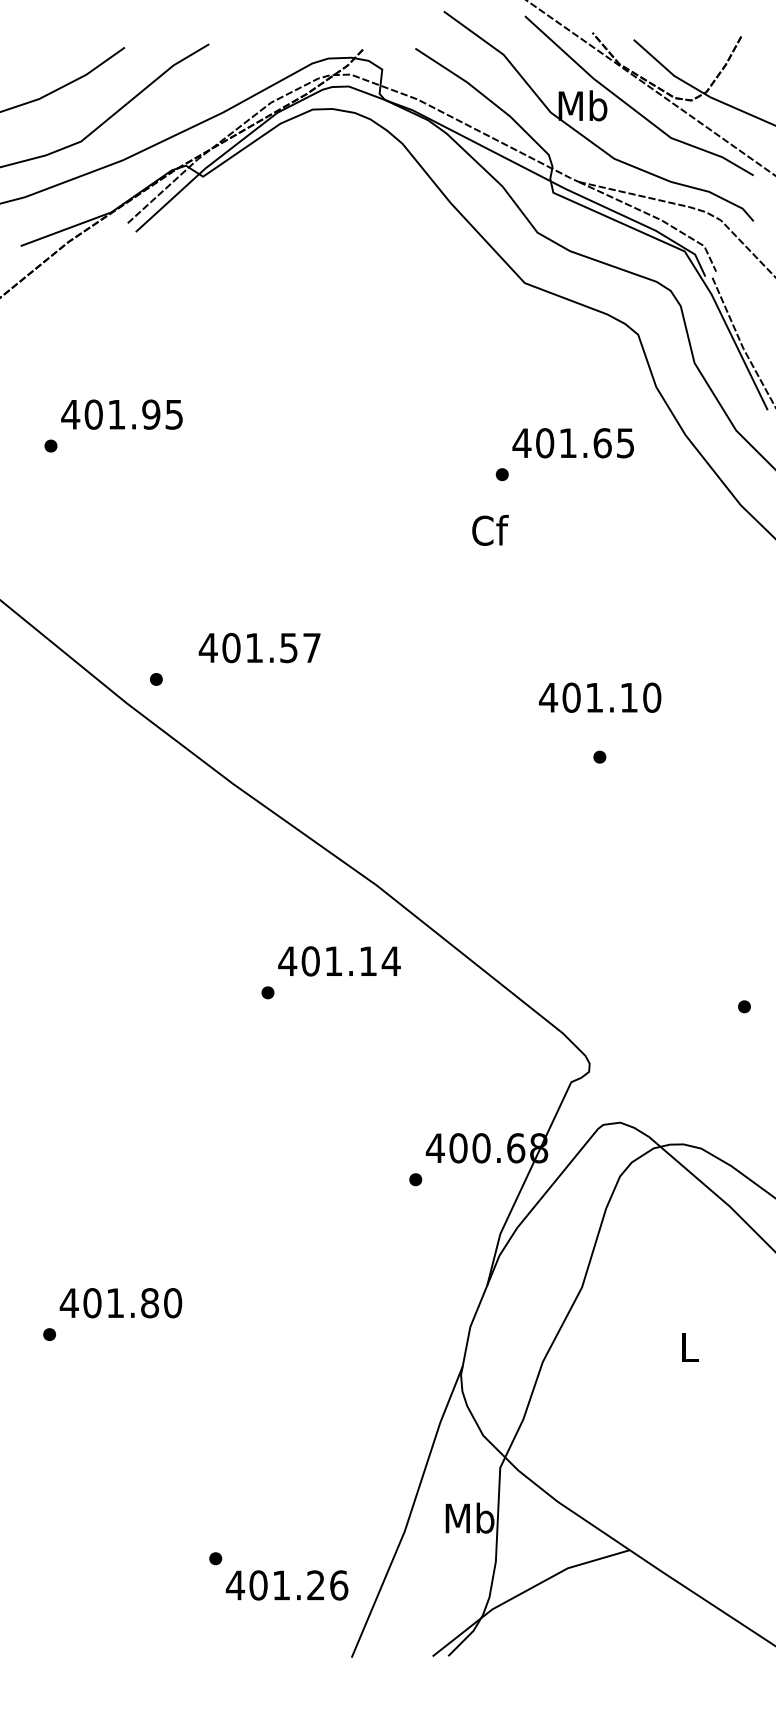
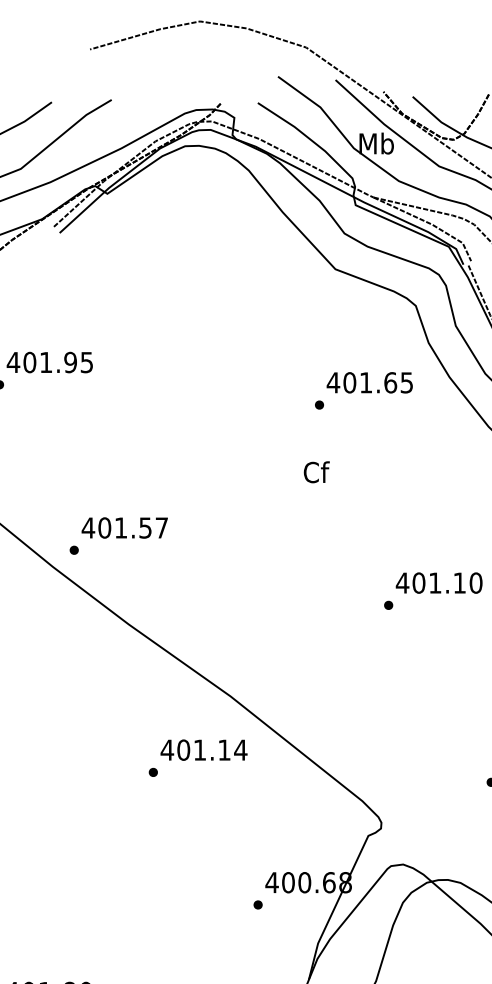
text: (490, 530) -> (316, 472), moved
text: (259, 647) -> (124, 527), moved
text: (600, 697) -> (439, 582), moved

